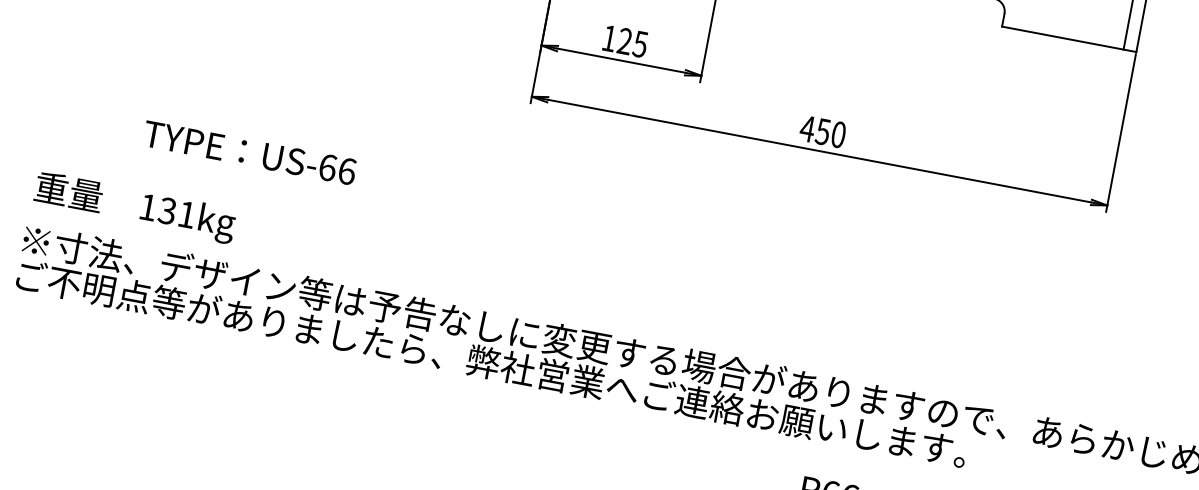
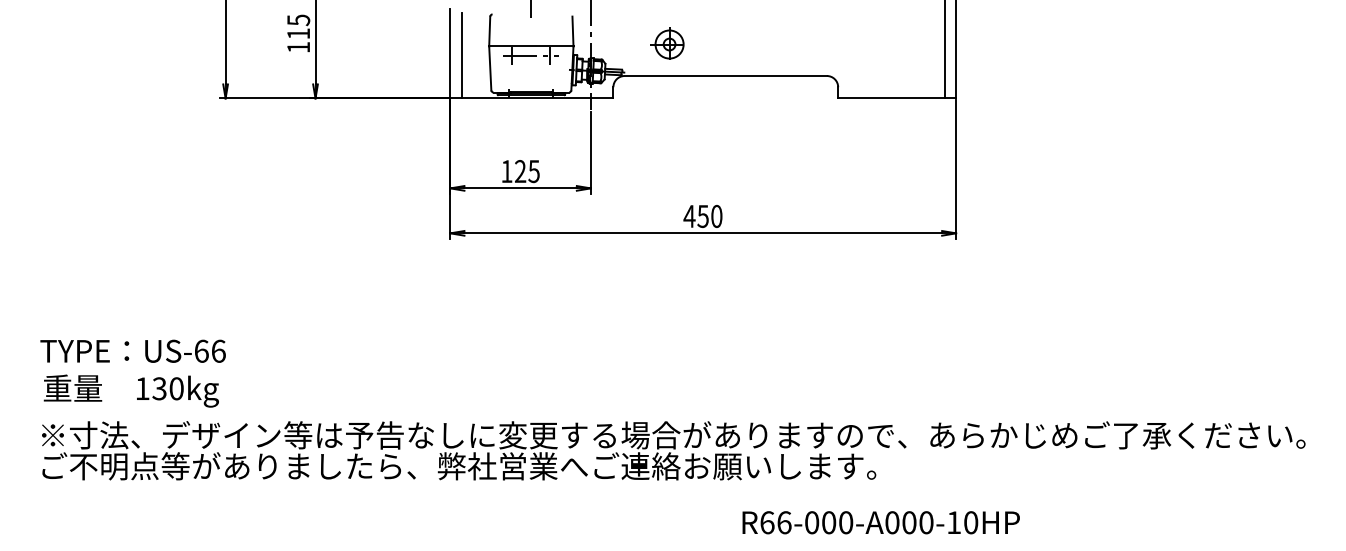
text: (249, 151) -> (132, 350), moved
text: (186, 214) -> (176, 388), 131kg -> 130kg

